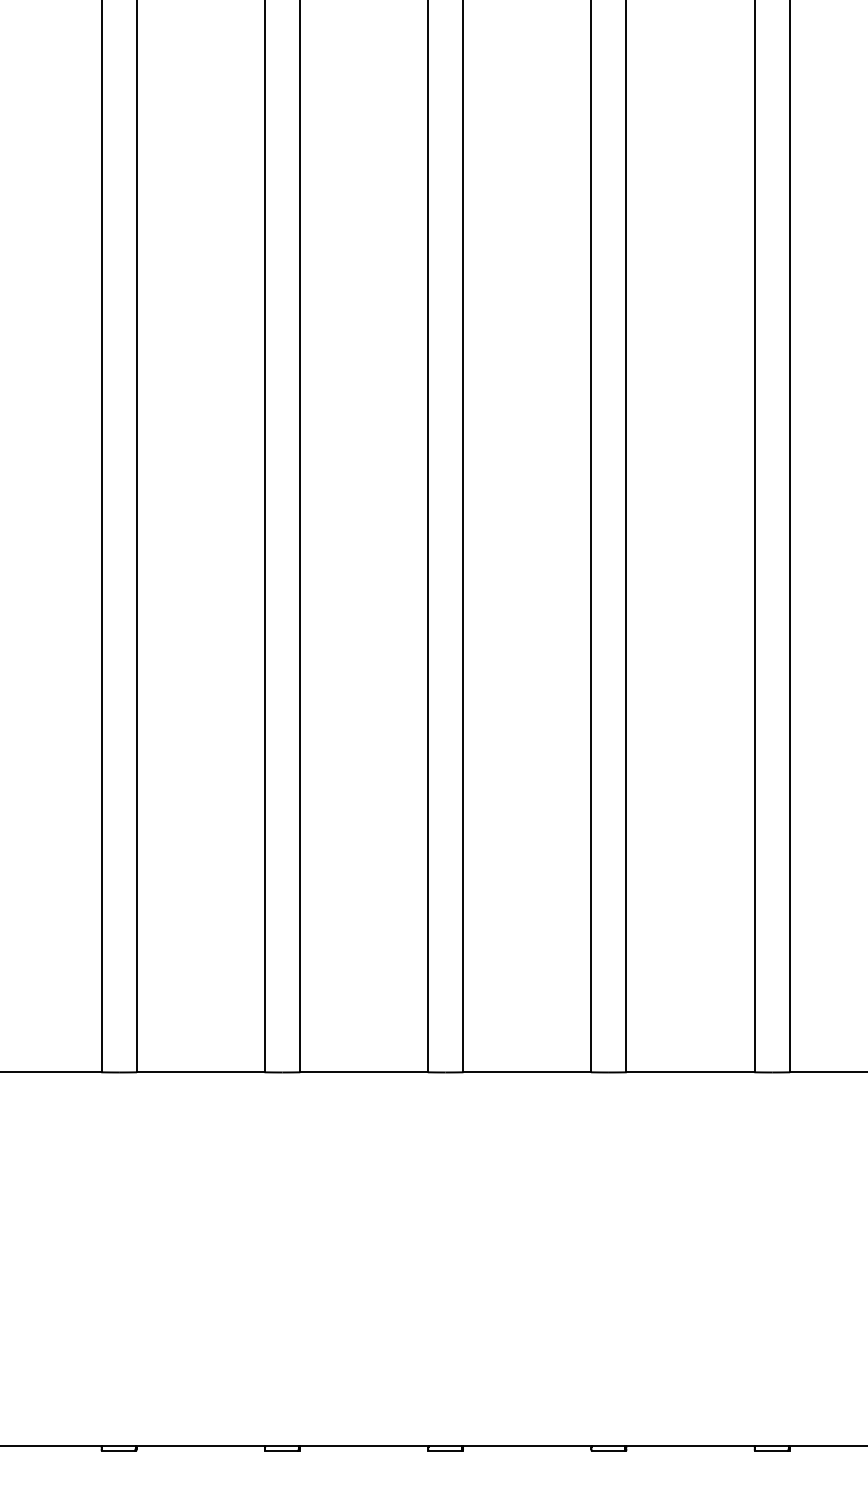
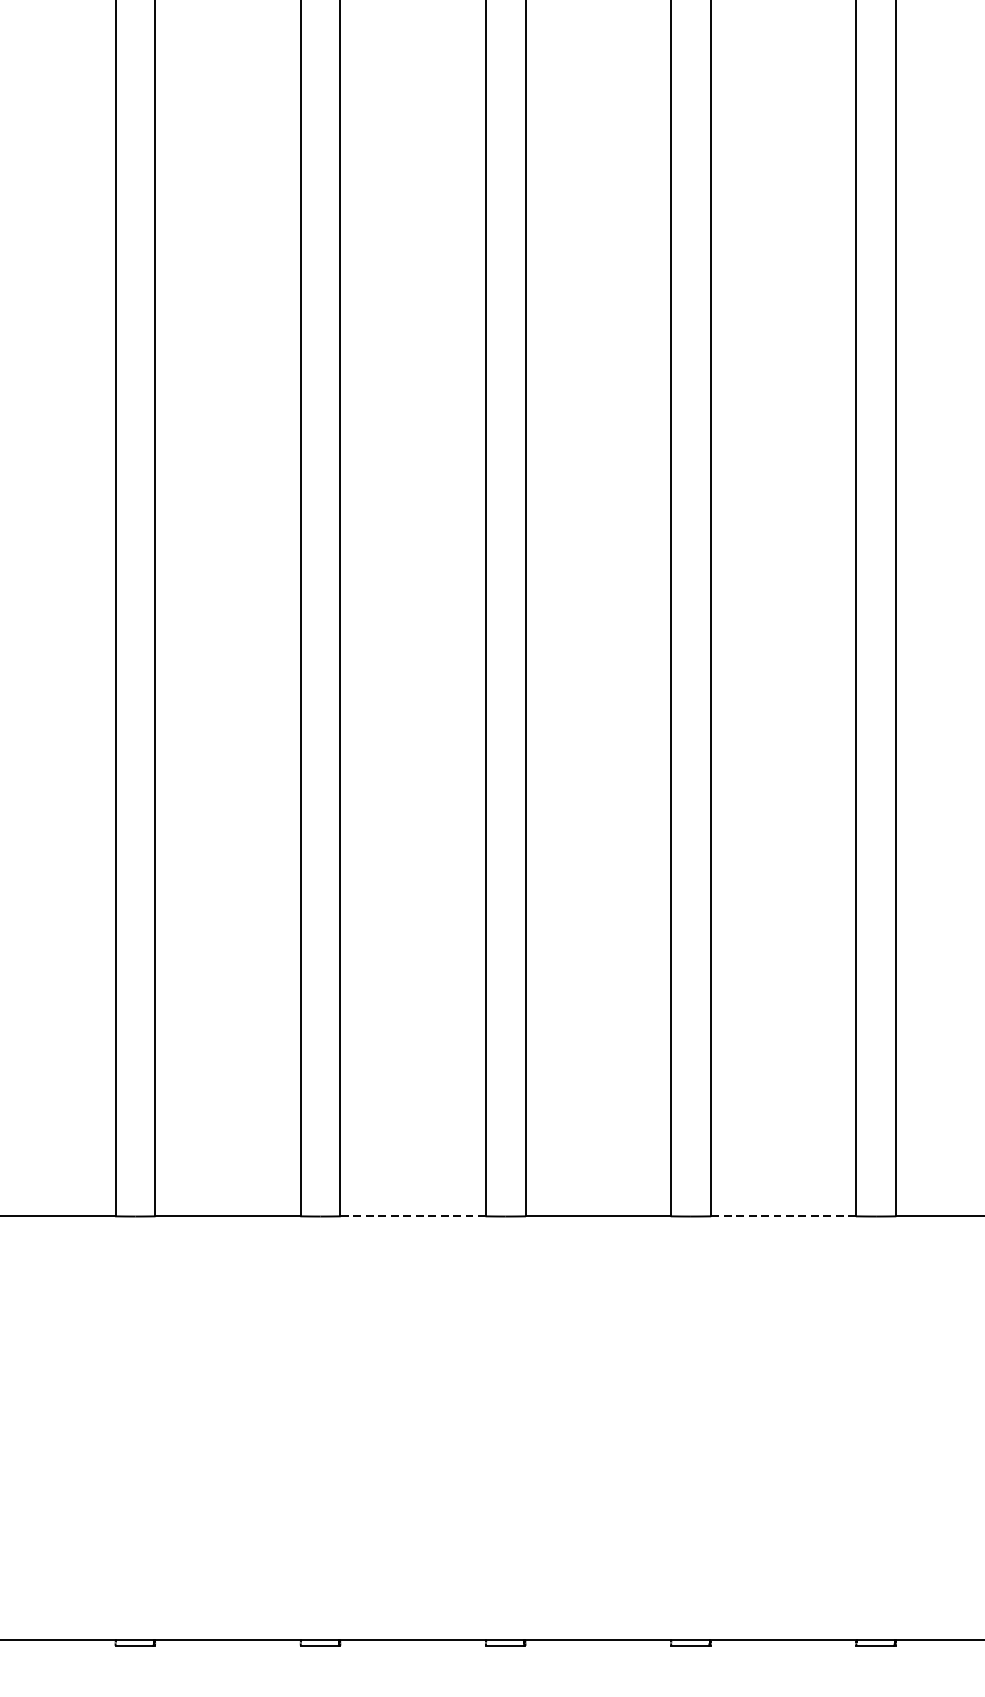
line: (364, 1072) -> (413, 1216), solid -> dashed
line: (690, 1072) -> (783, 1216), solid -> dashed

